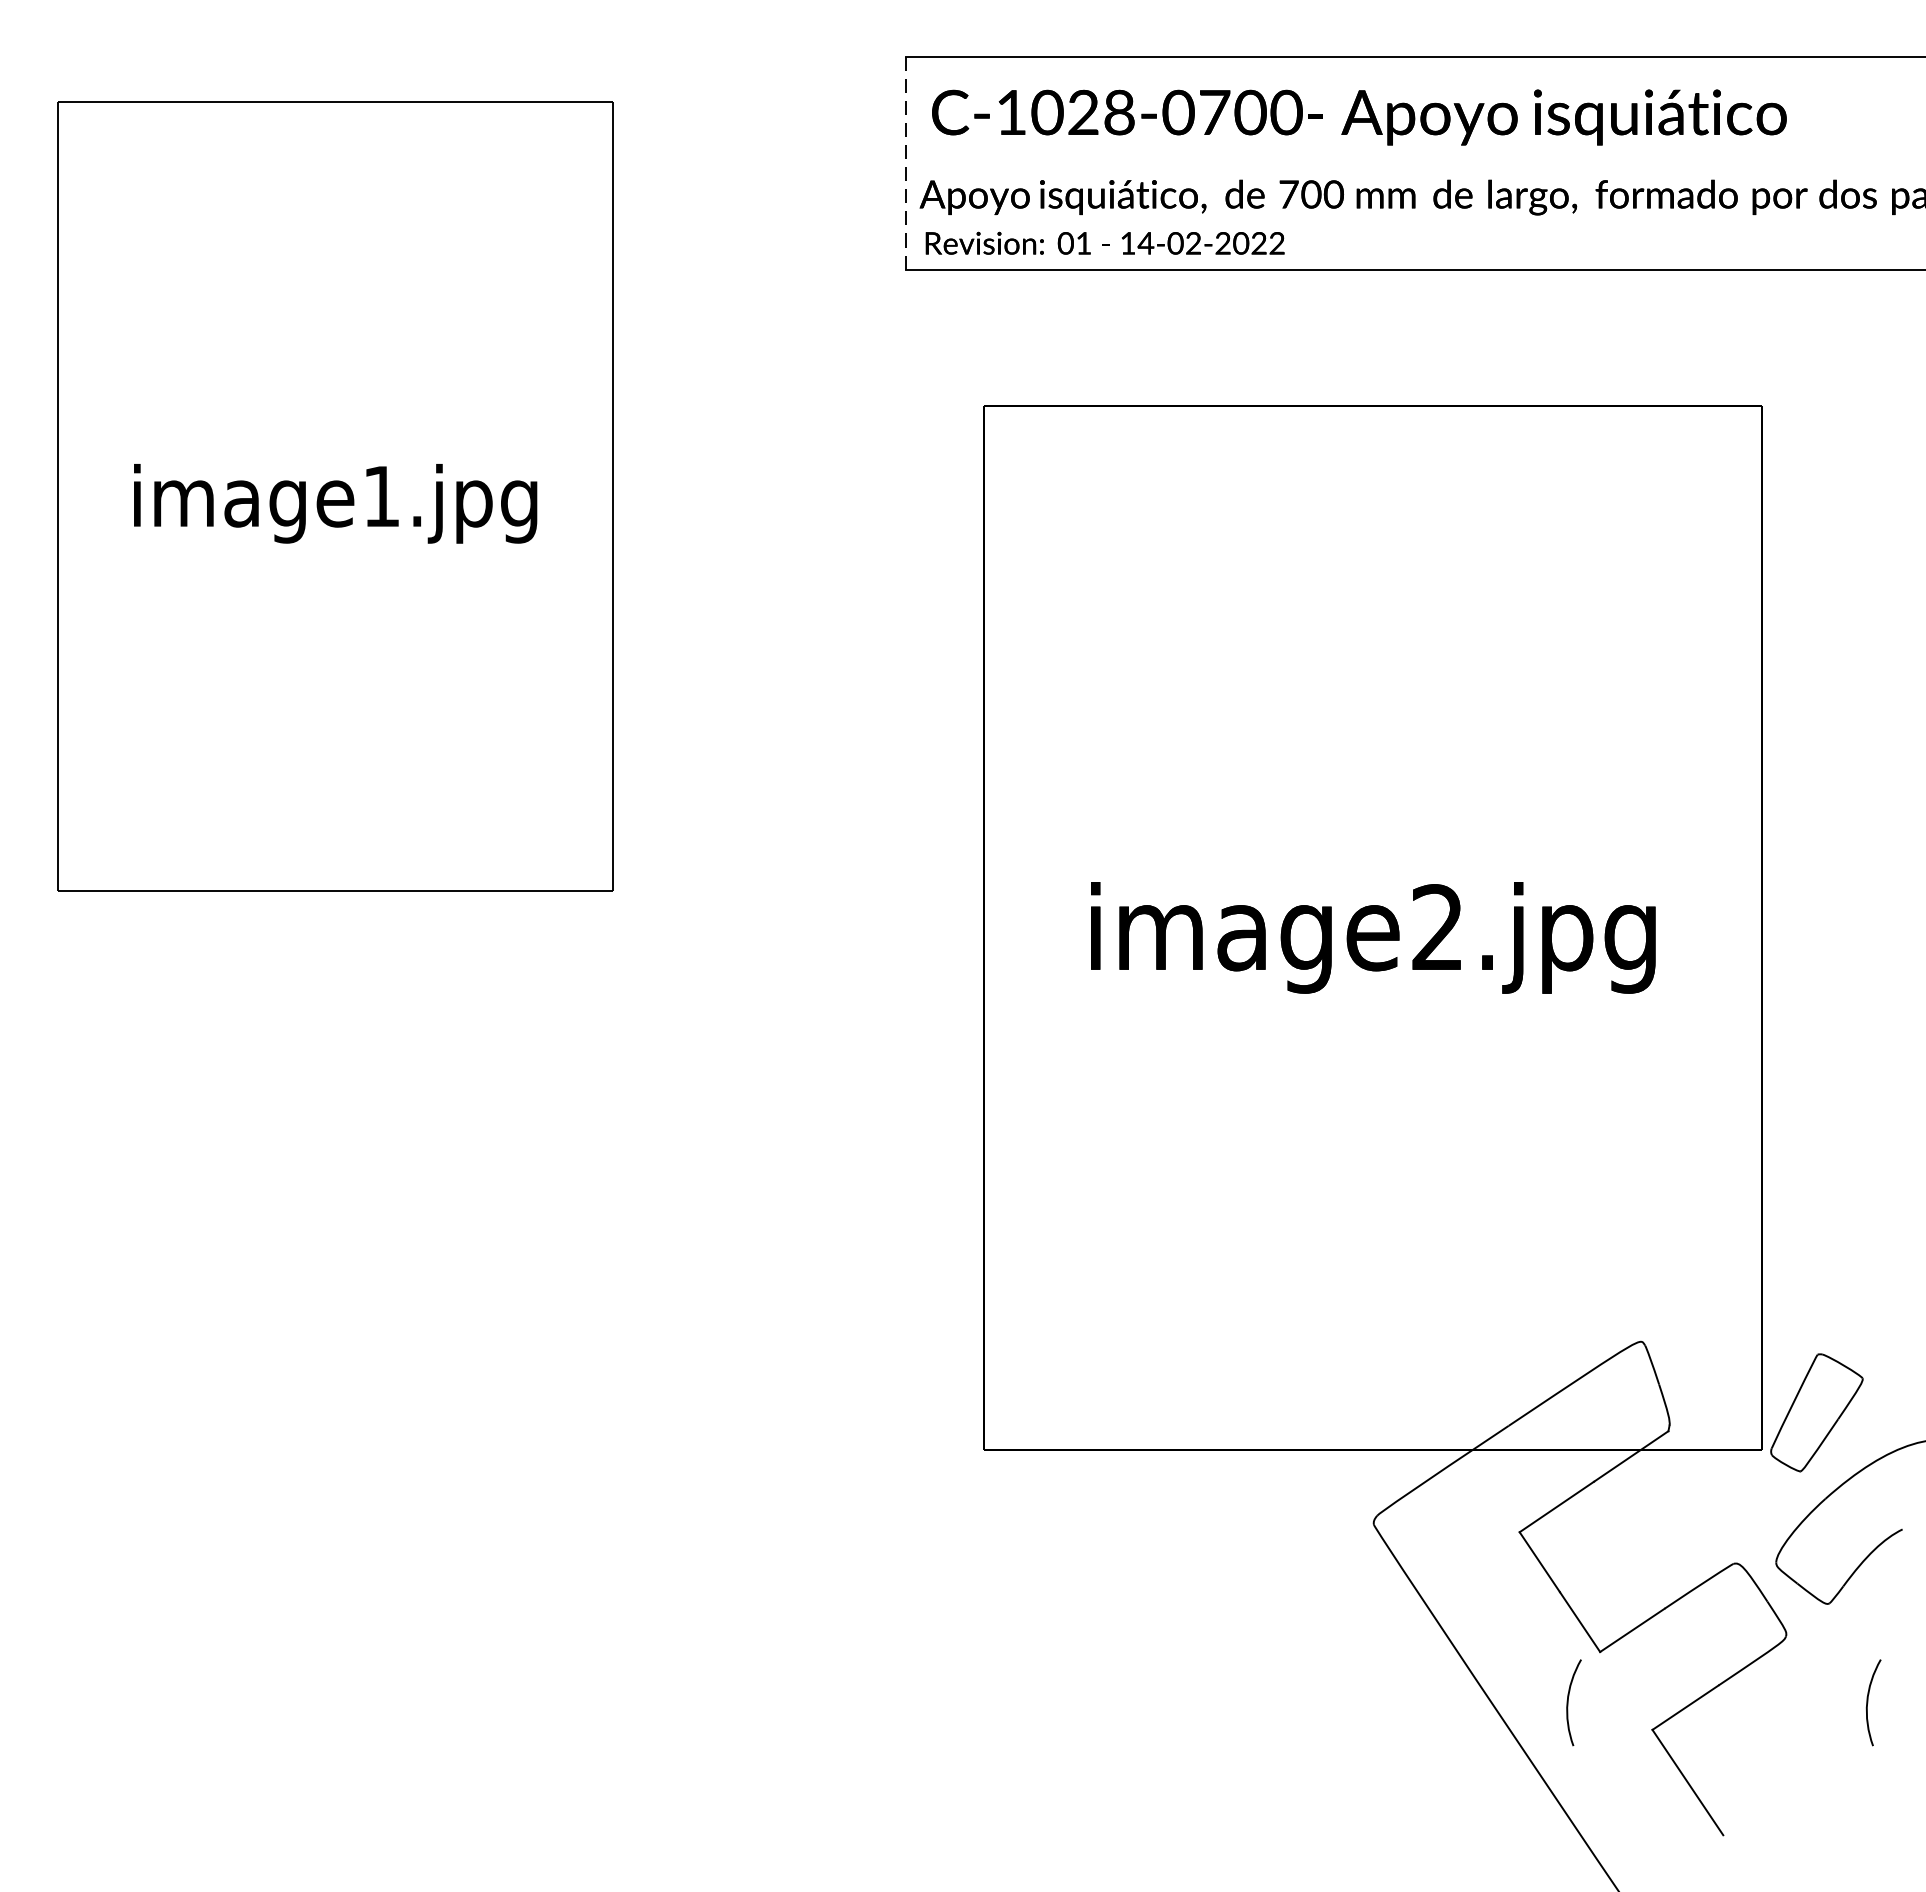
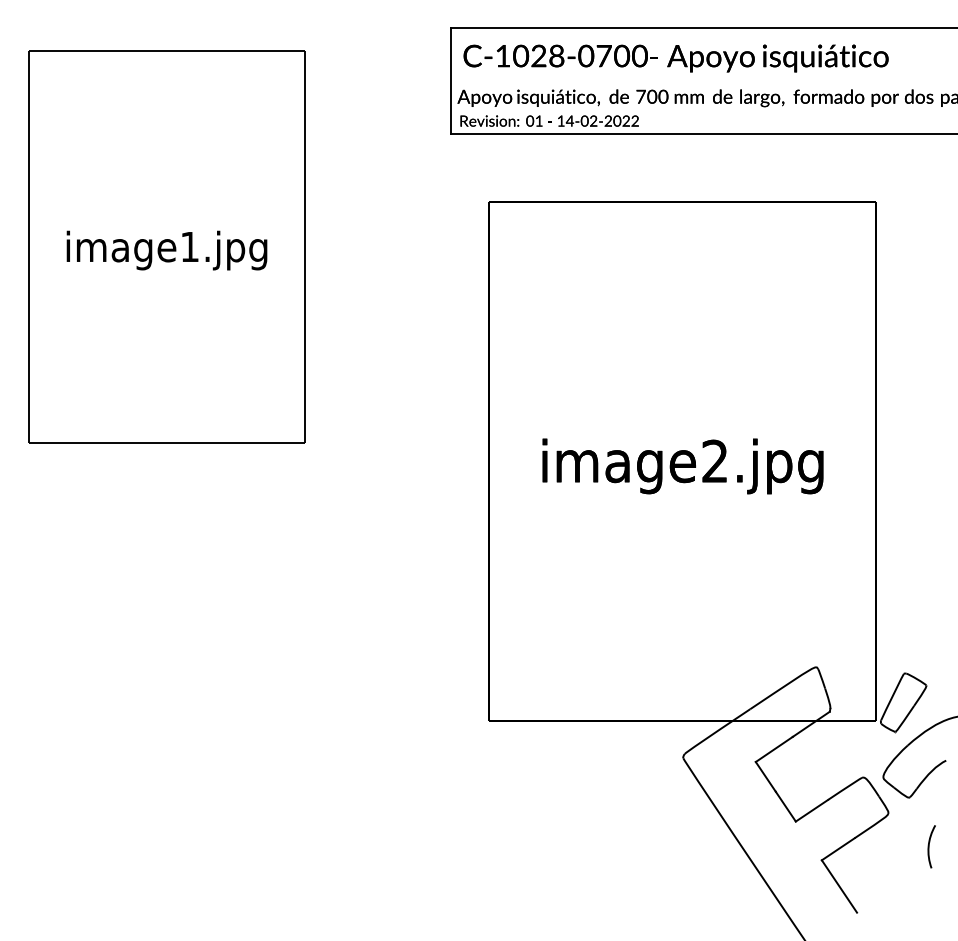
line: (905, 163) -> (450, 81), dashed -> solid
curve: (1569, 1702) -> (780, 846), removed

